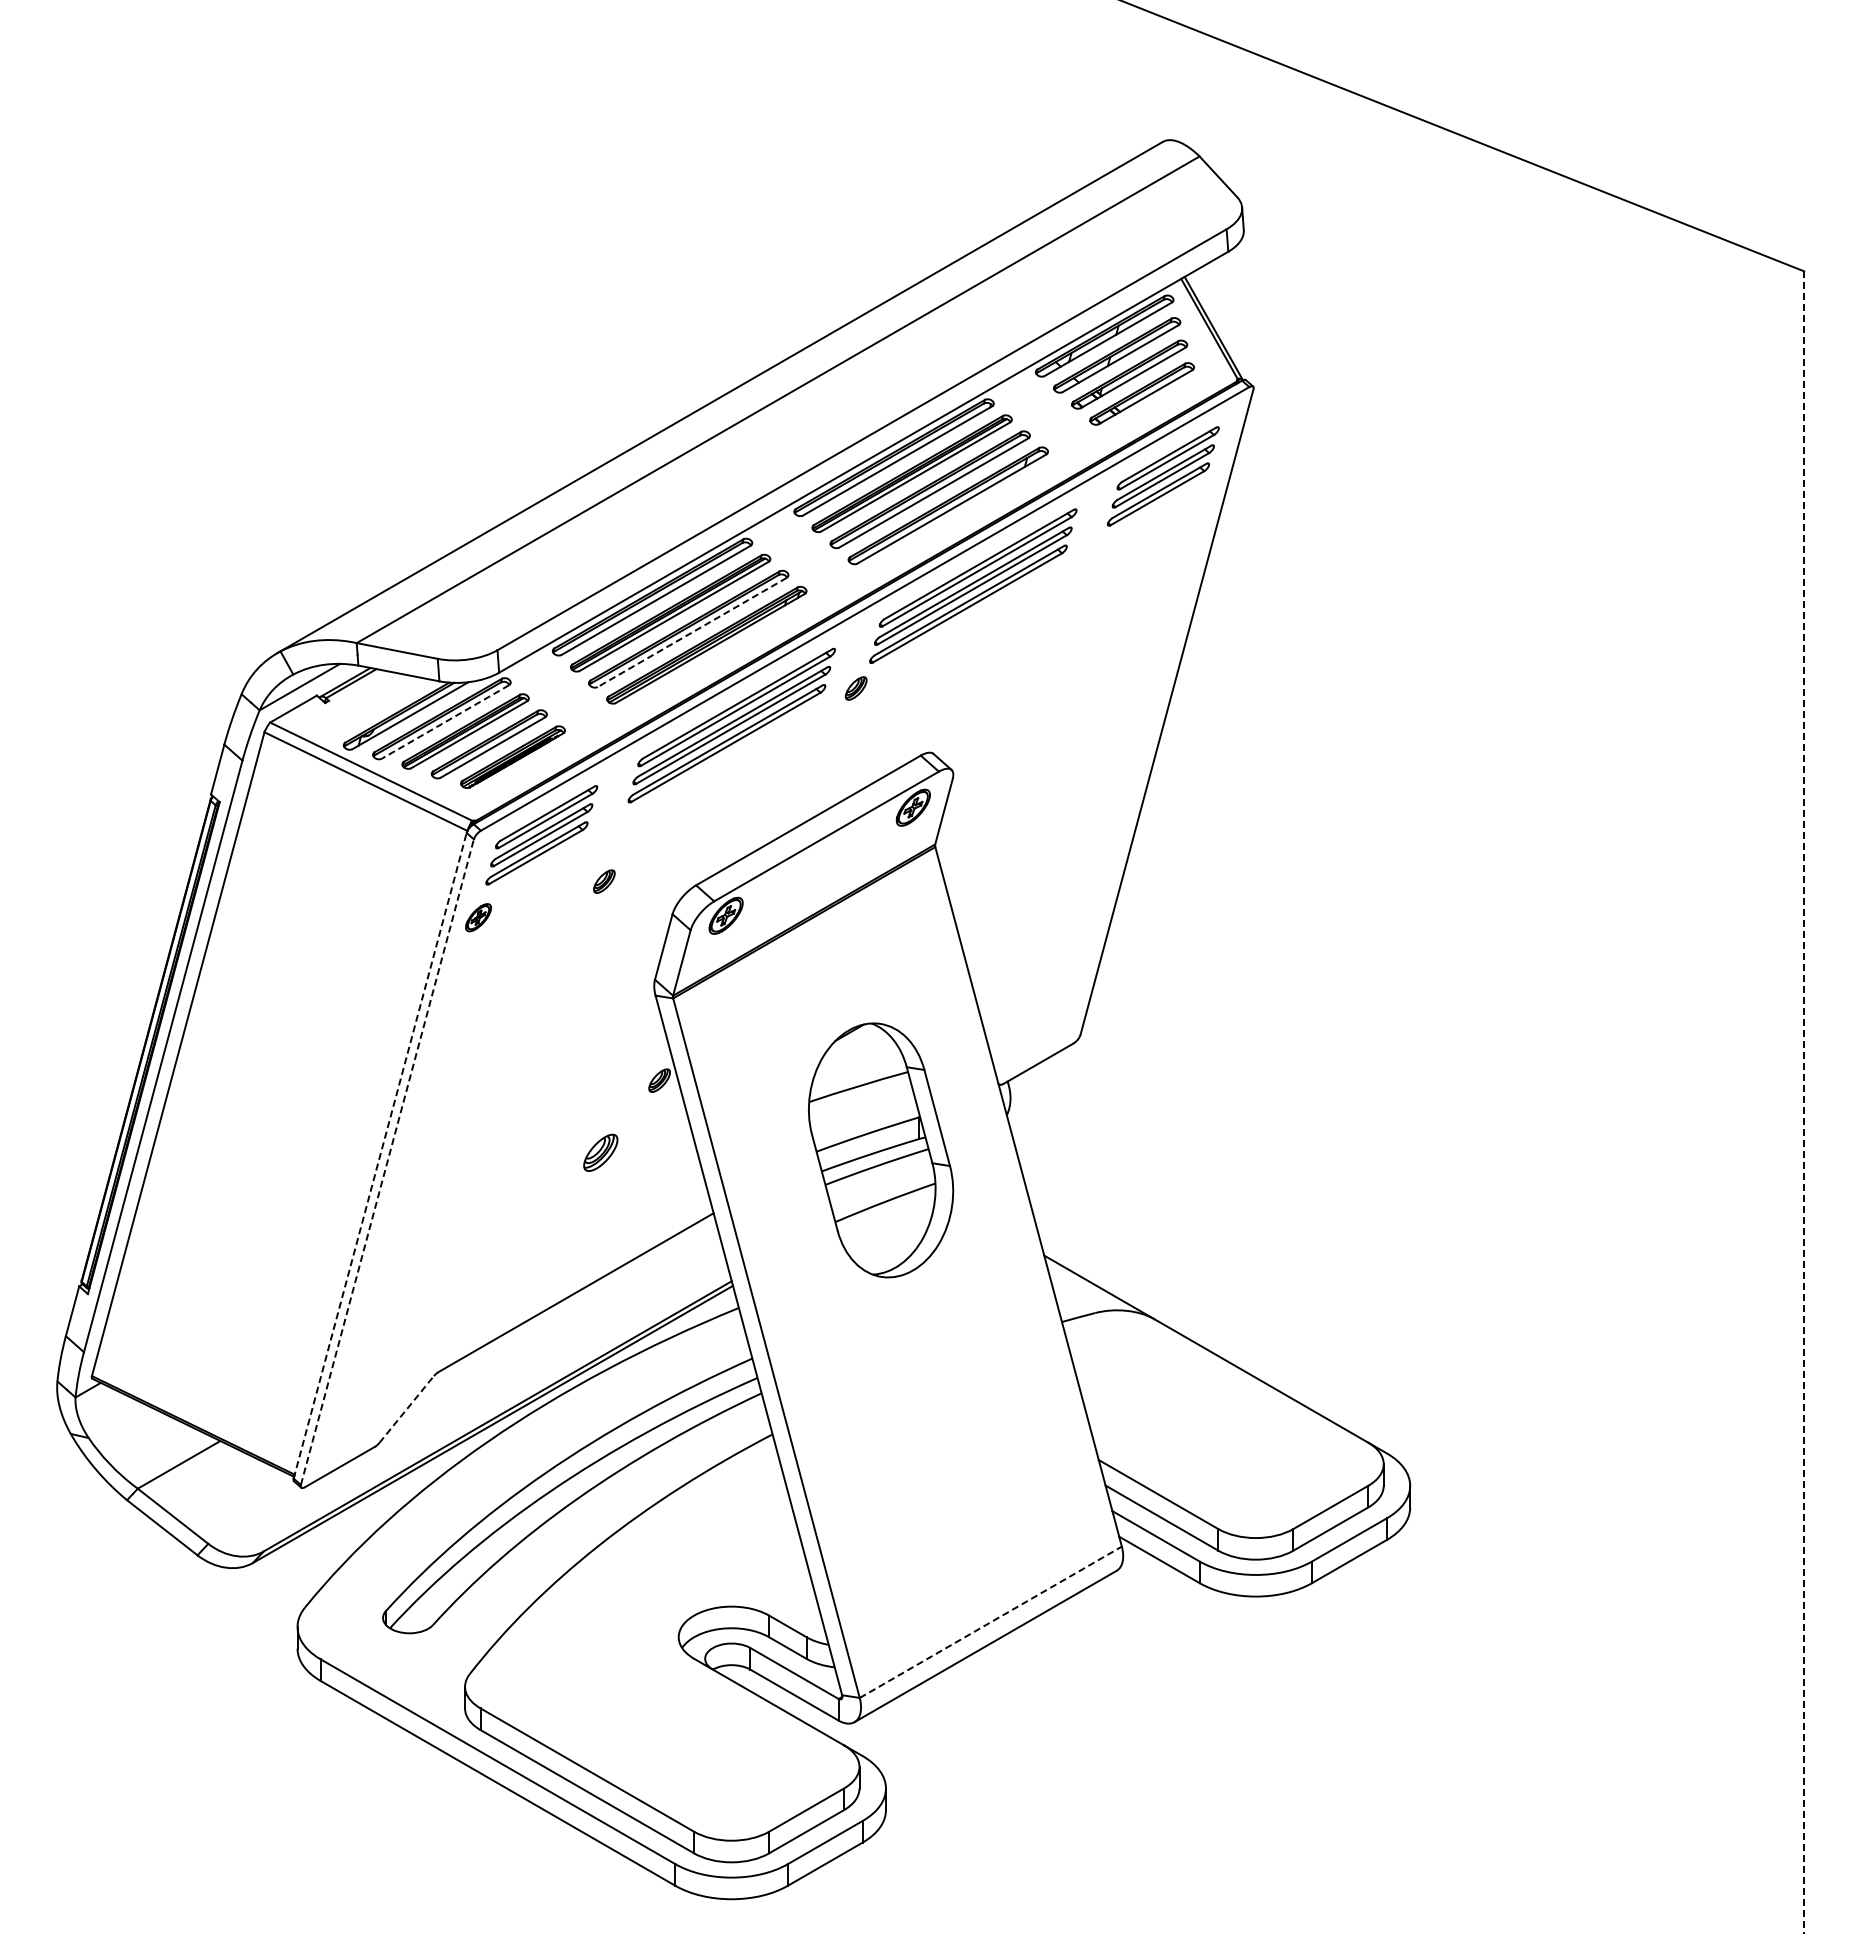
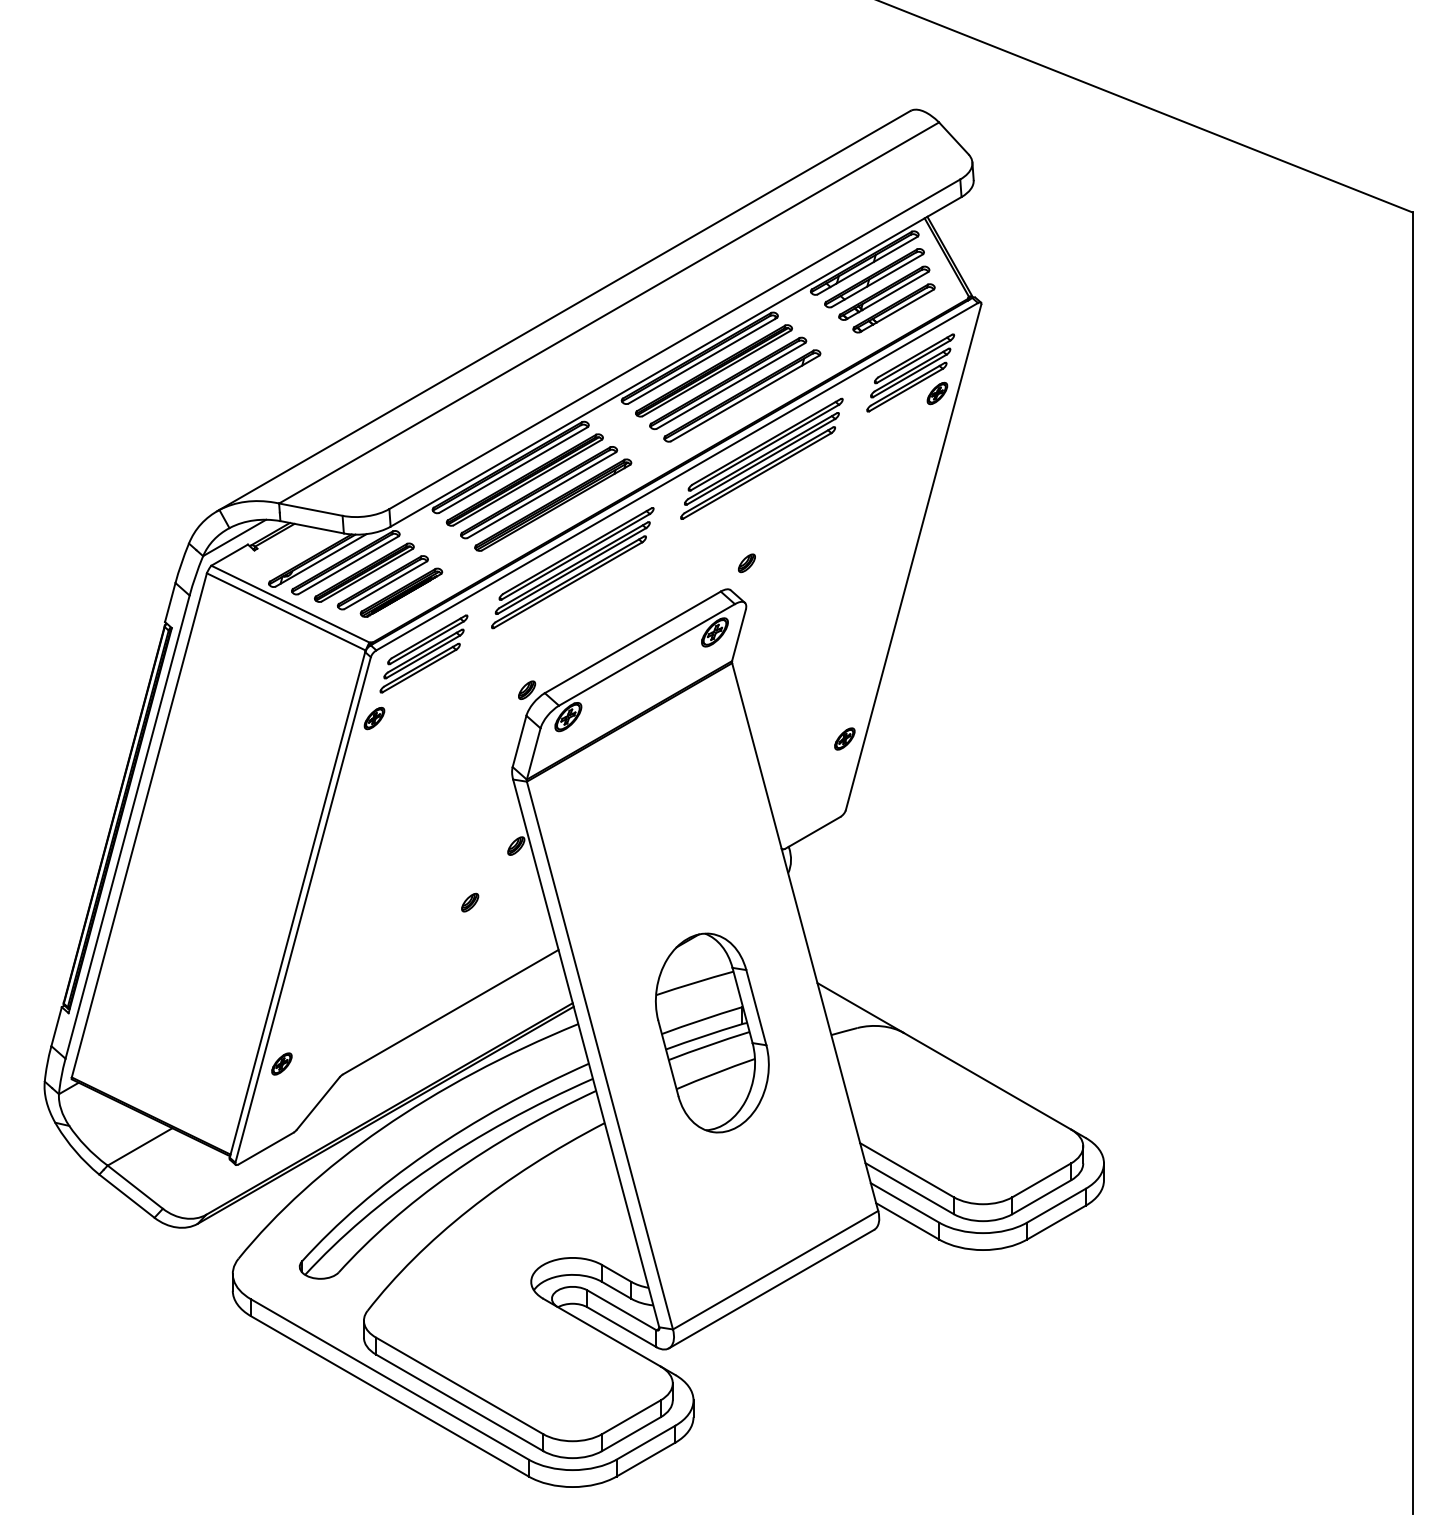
part: (1197, 502) -> (937, 393), added
line: (691, 632) -> (541, 495), dashed -> solid
part: (856, 688) -> (747, 563), moved
line: (445, 721) -> (348, 564), dashed -> solid
part: (604, 881) -> (527, 690), moved
part: (1078, 943) -> (844, 738), added
line: (1804, 1103) -> (1412, 863), dashed -> solid
part: (881, 1150) -> (712, 1033), moved
part: (600, 1152) -> (470, 902), size x0.62
line: (380, 1155) -> (297, 904), dashed -> solid
line: (387, 1161) -> (303, 909), dashed -> solid
part: (359, 1358) -> (281, 1063), added
line: (407, 1409) -> (318, 1103), dashed -> solid
line: (991, 1622) -> (776, 1270), dashed -> solid

